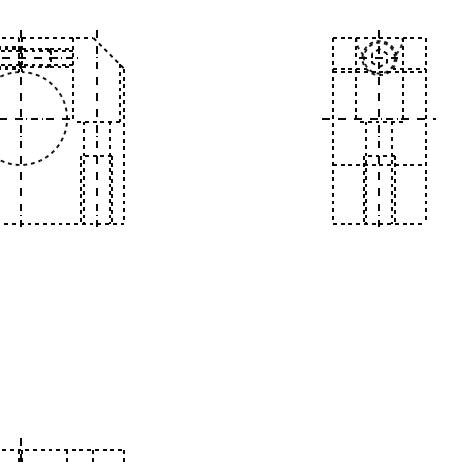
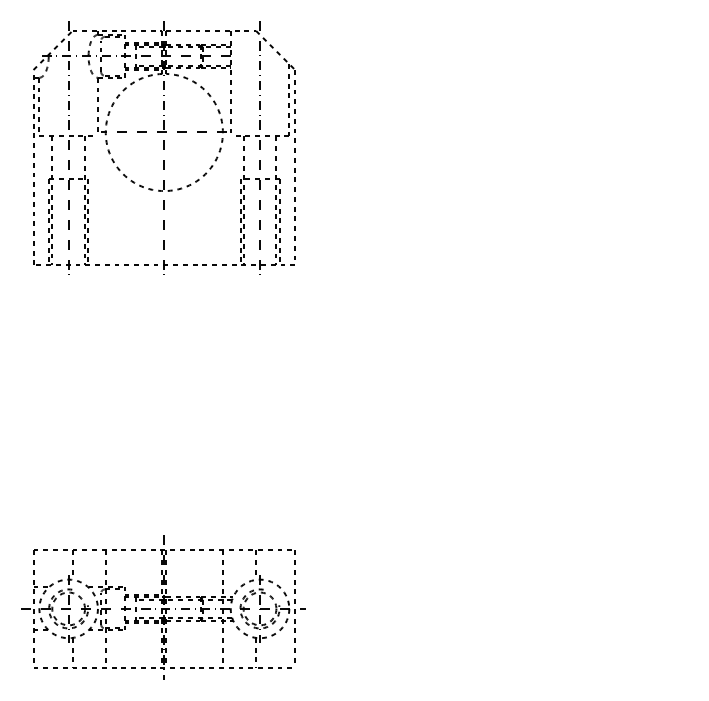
part: (379, 130) -> (616, 147), removed

